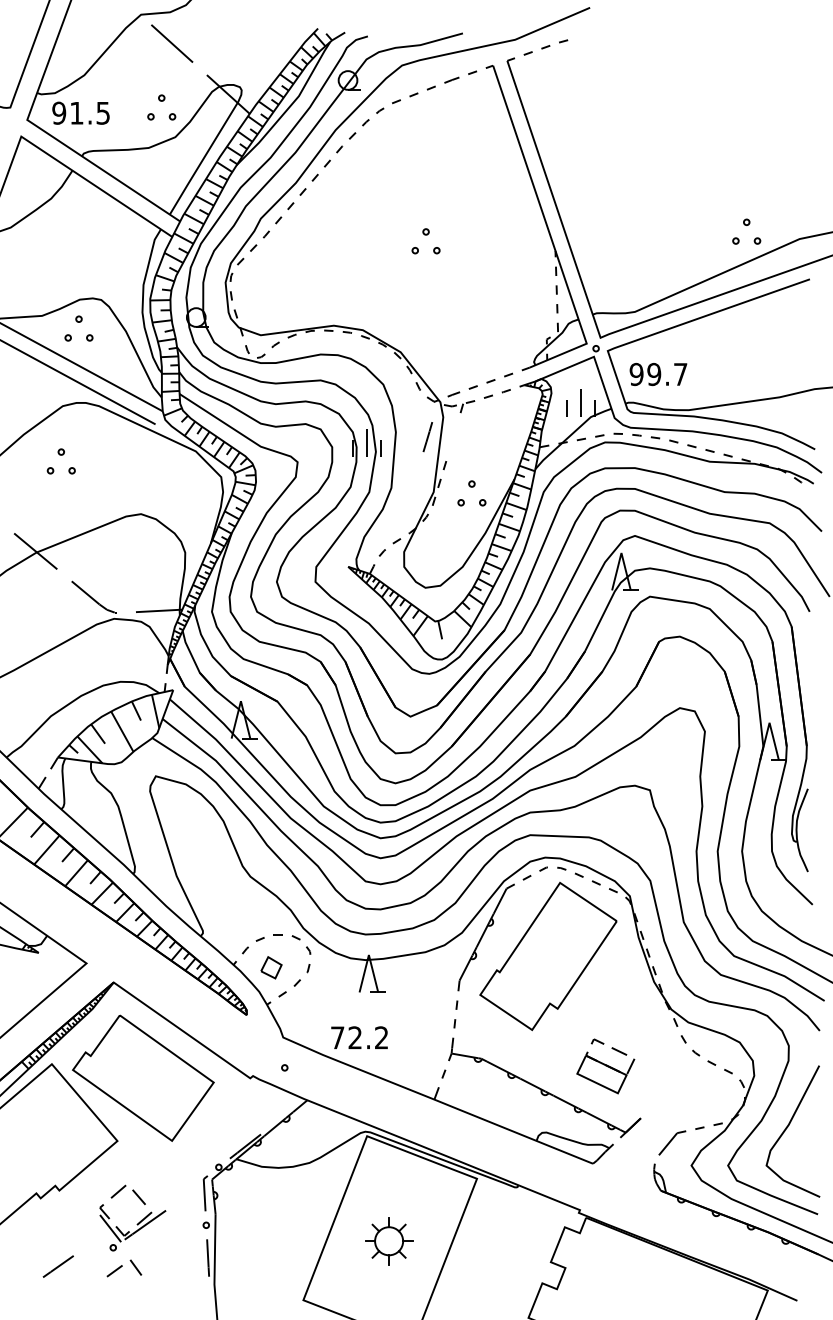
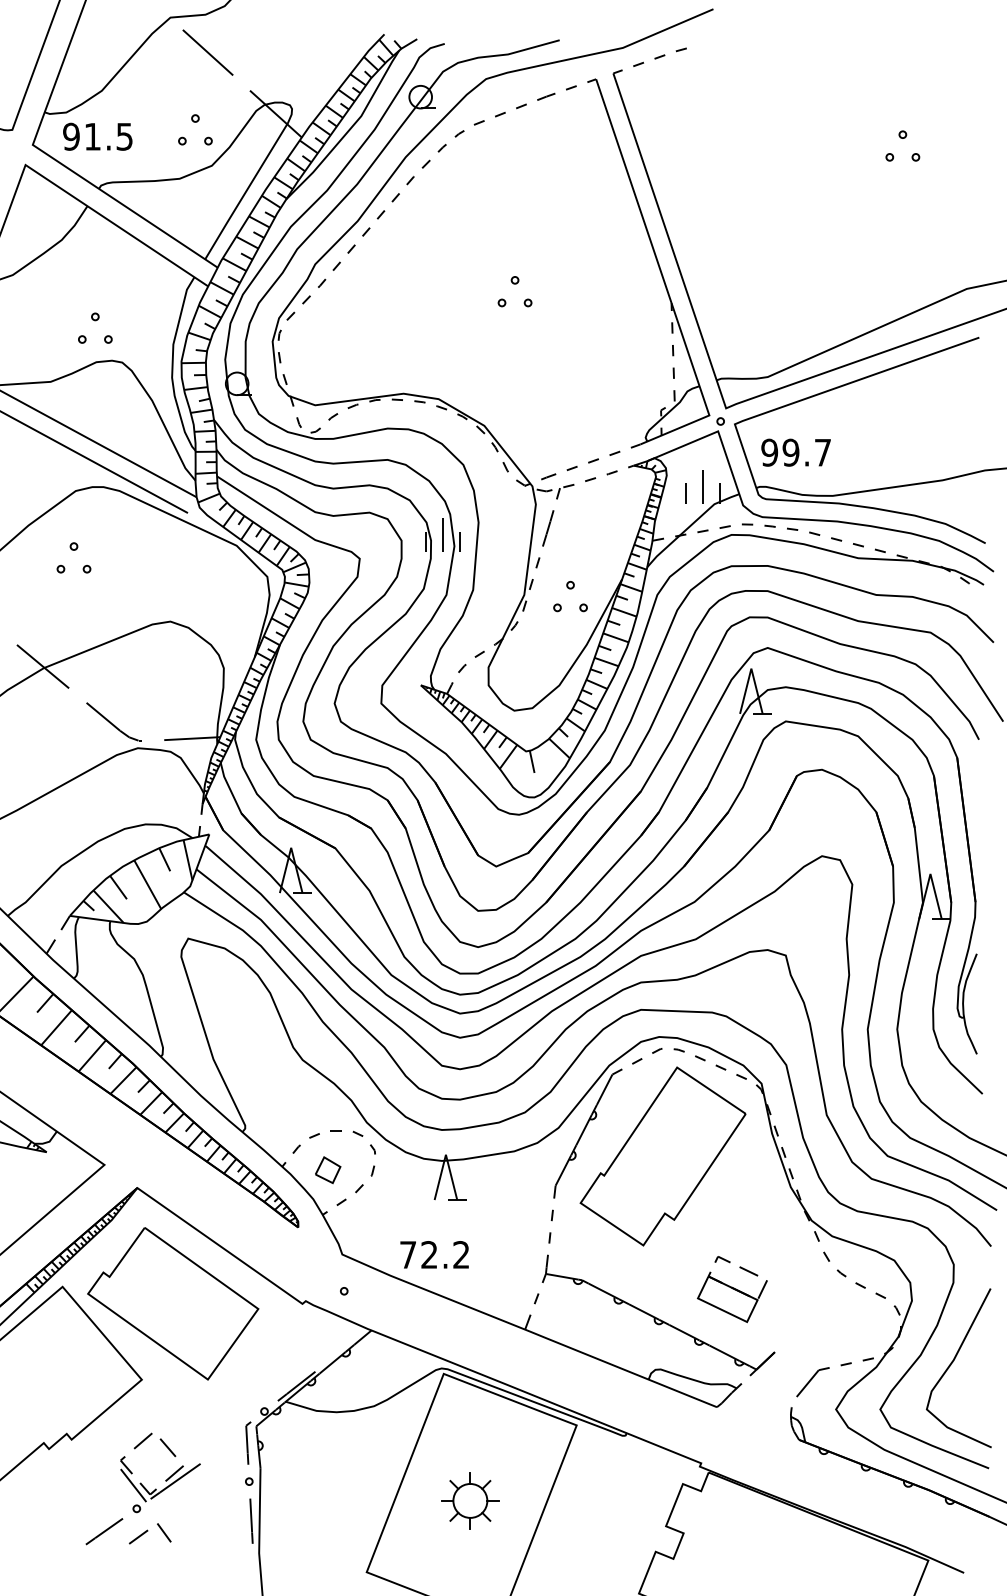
part: (746, 225) -> (902, 138), moved
part: (79, 327) -> (95, 327), moved
line: (428, 437) -> (548, 528), moved
line: (58, 1266) -> (104, 1531), moved

